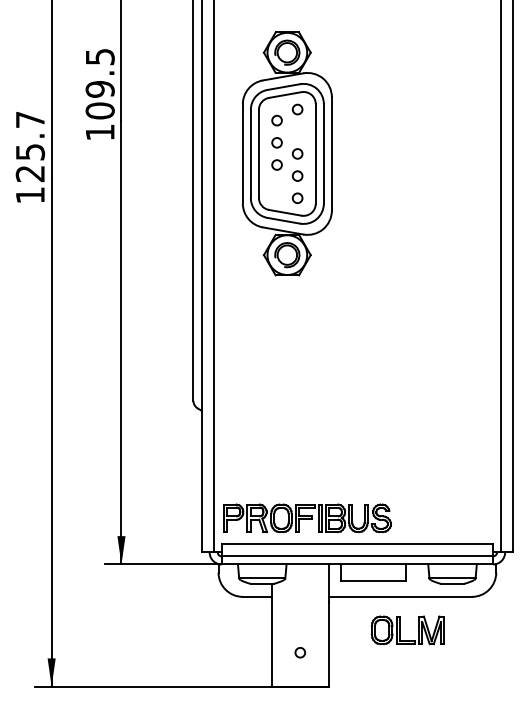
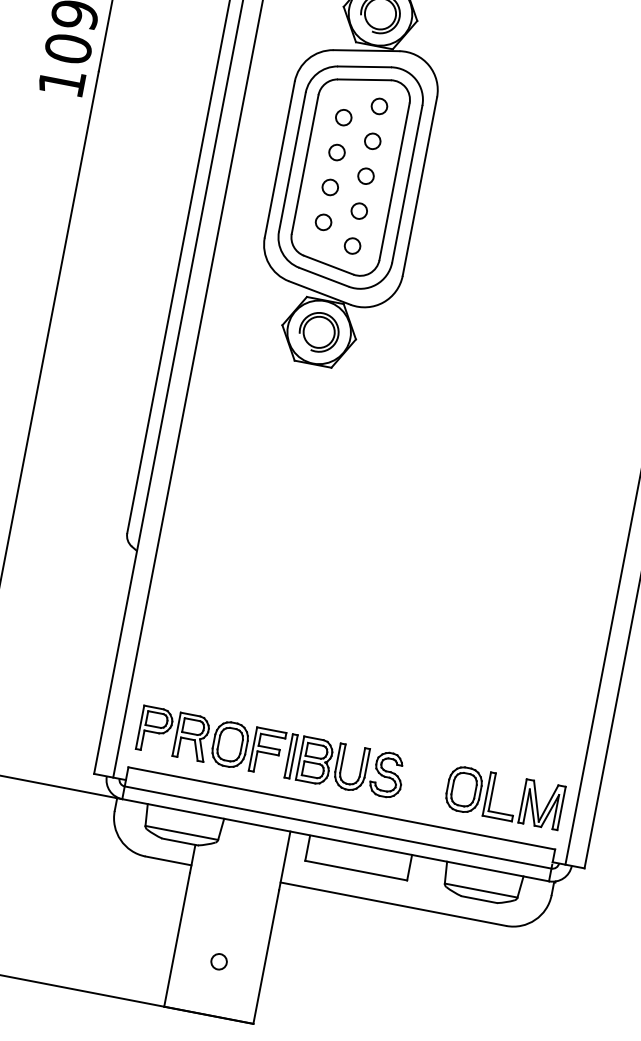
circle: (297, 131) -> (372, 140), added
circle: (276, 186) -> (322, 221), added
part: (400, 630) -> (492, 795), moved

